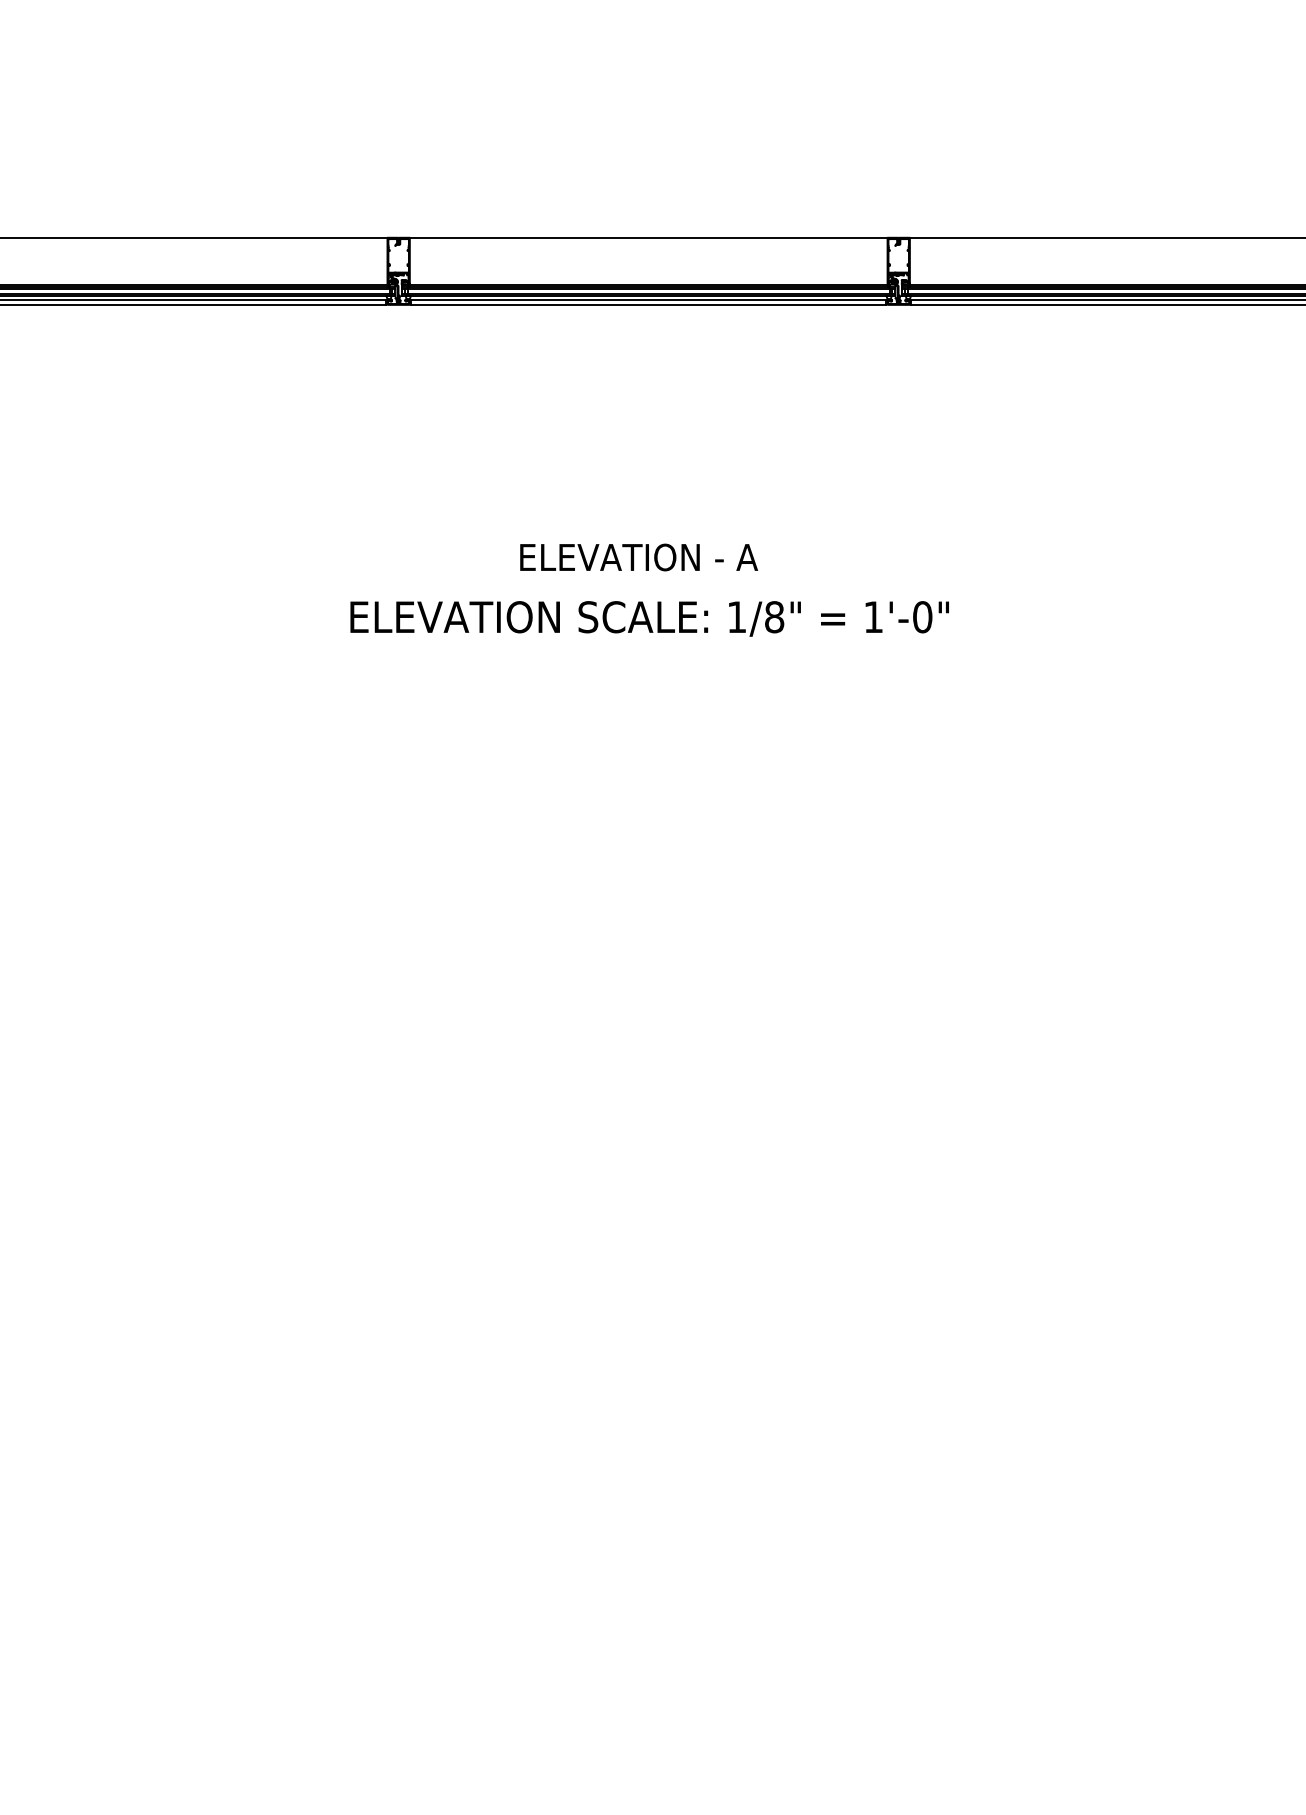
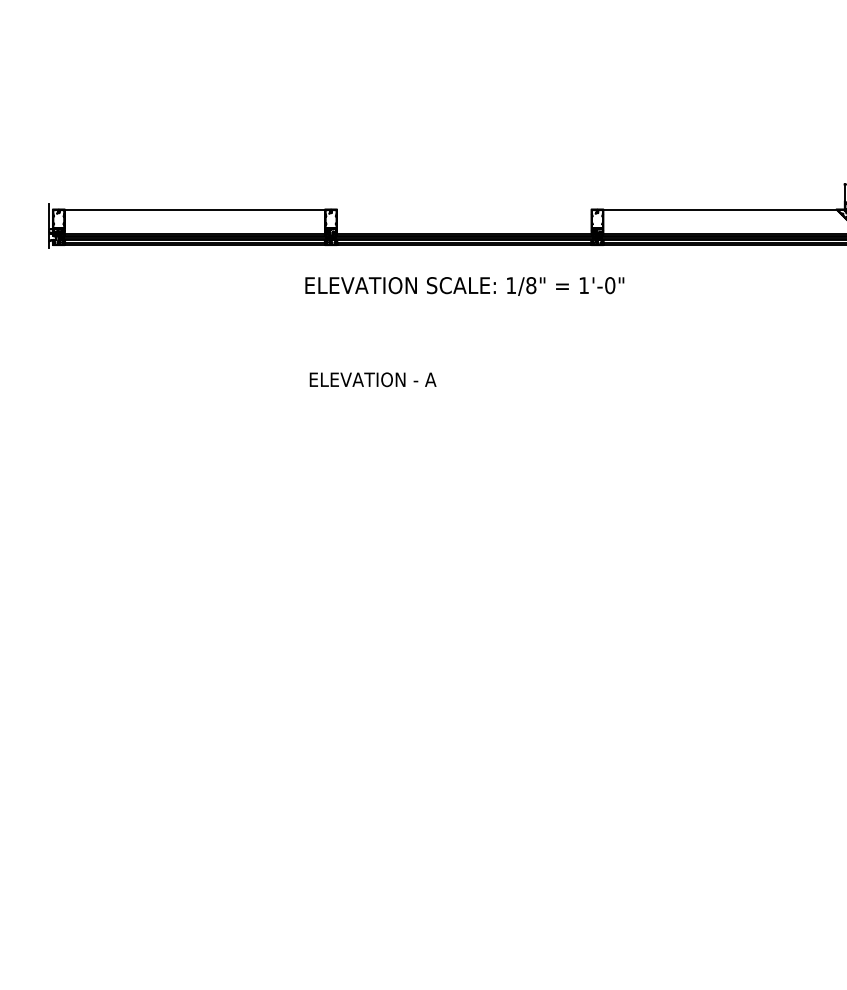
line: (649, 237) -> (464, 209), removed
text: (637, 556) -> (372, 379), moved
text: (649, 618) -> (464, 286), moved

